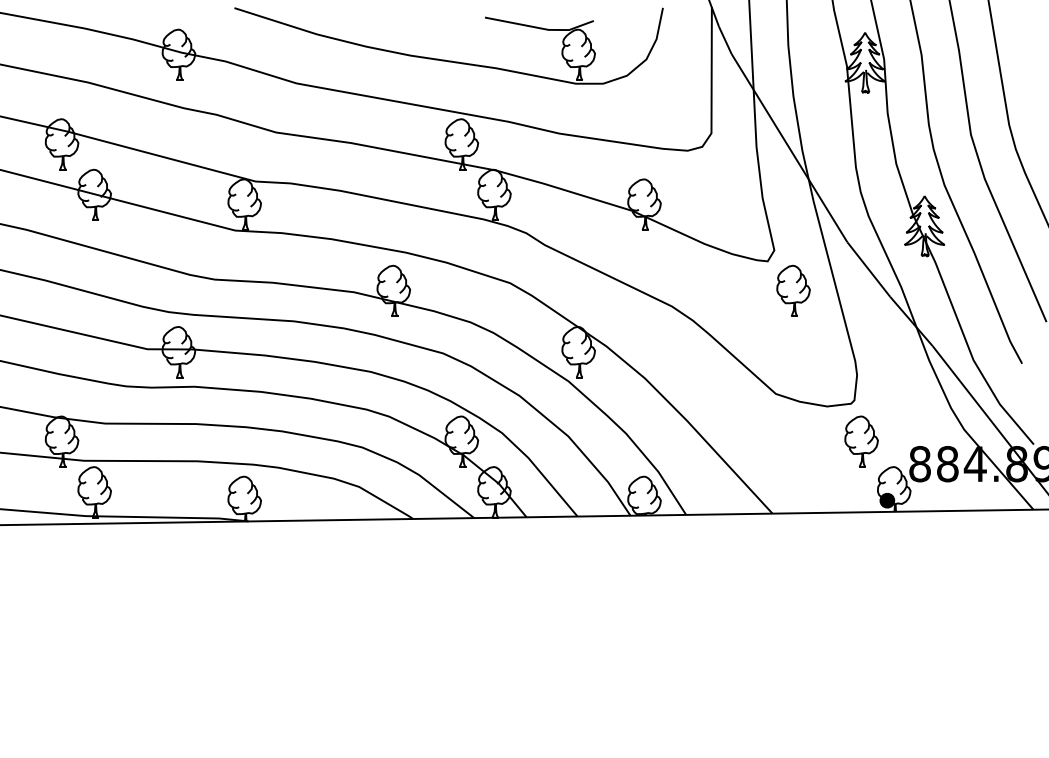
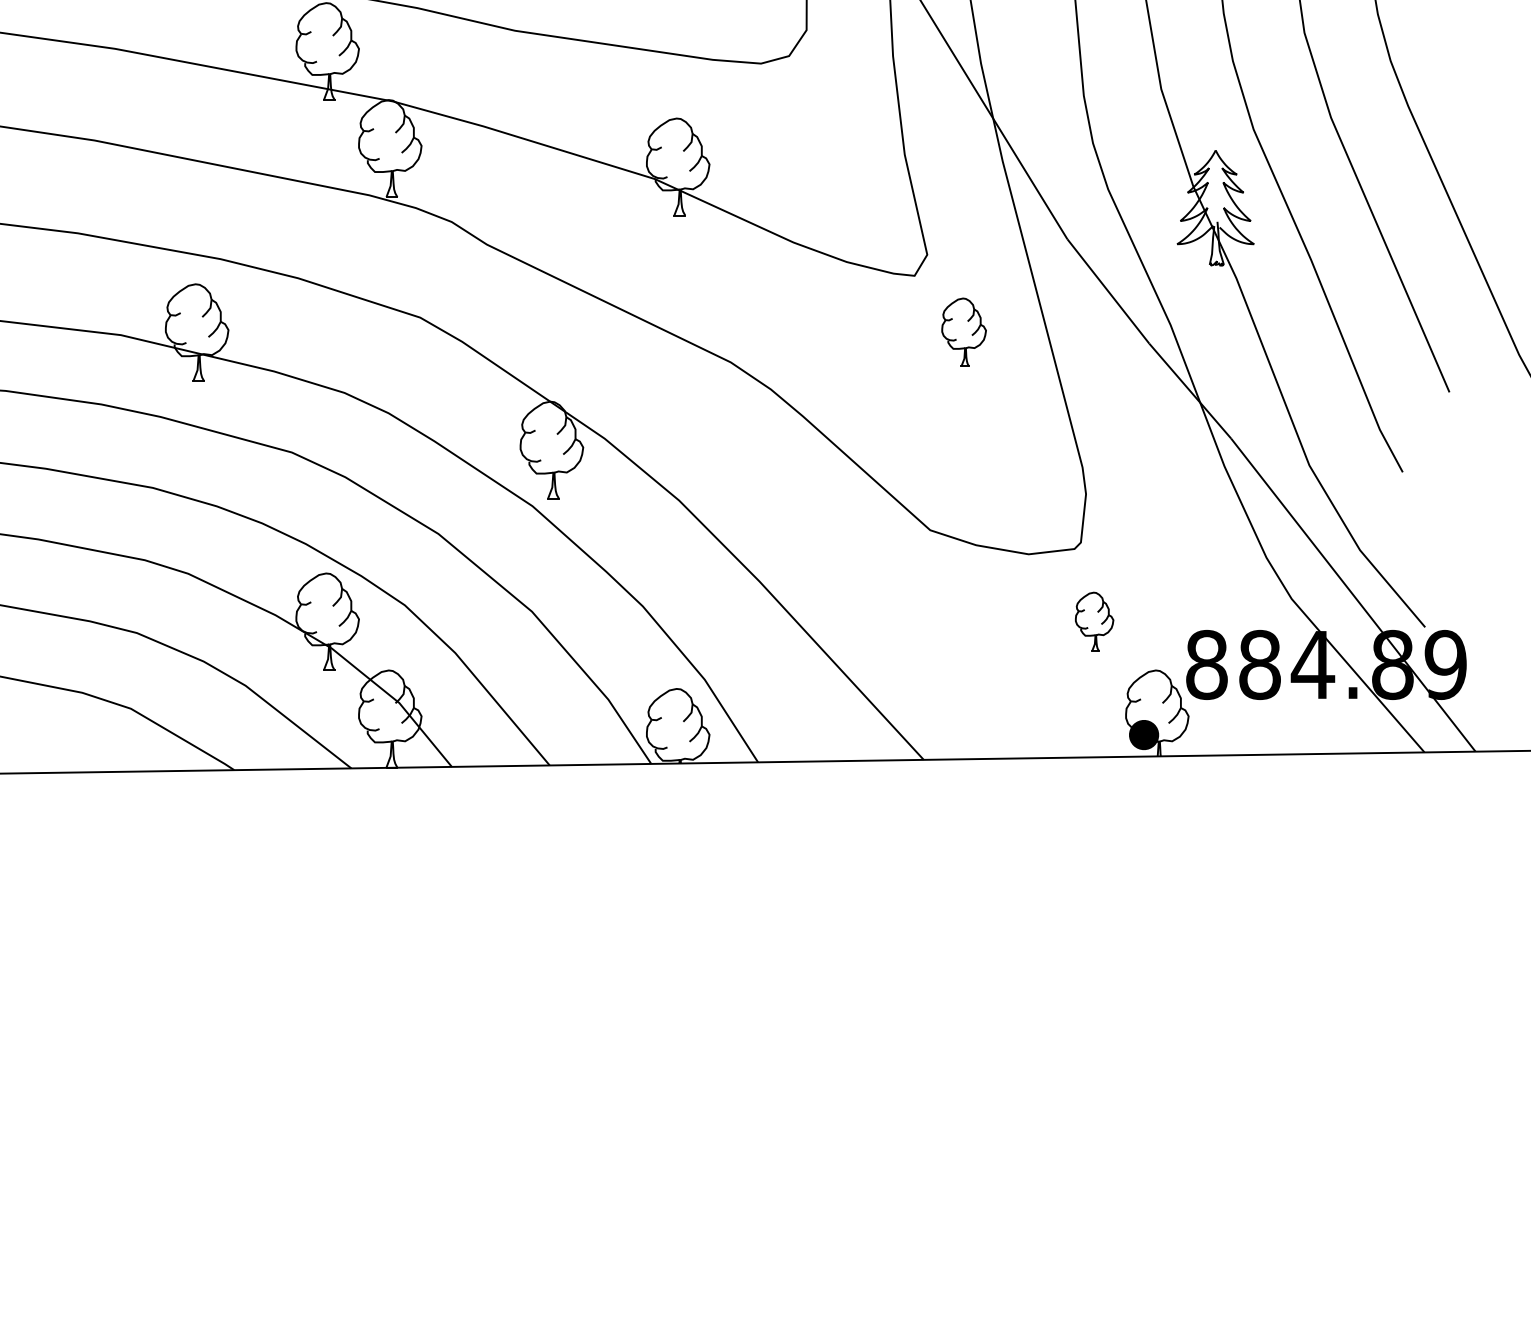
part: (793, 290) -> (963, 331), size x0.7
part: (861, 441) -> (1094, 621), size x0.6

